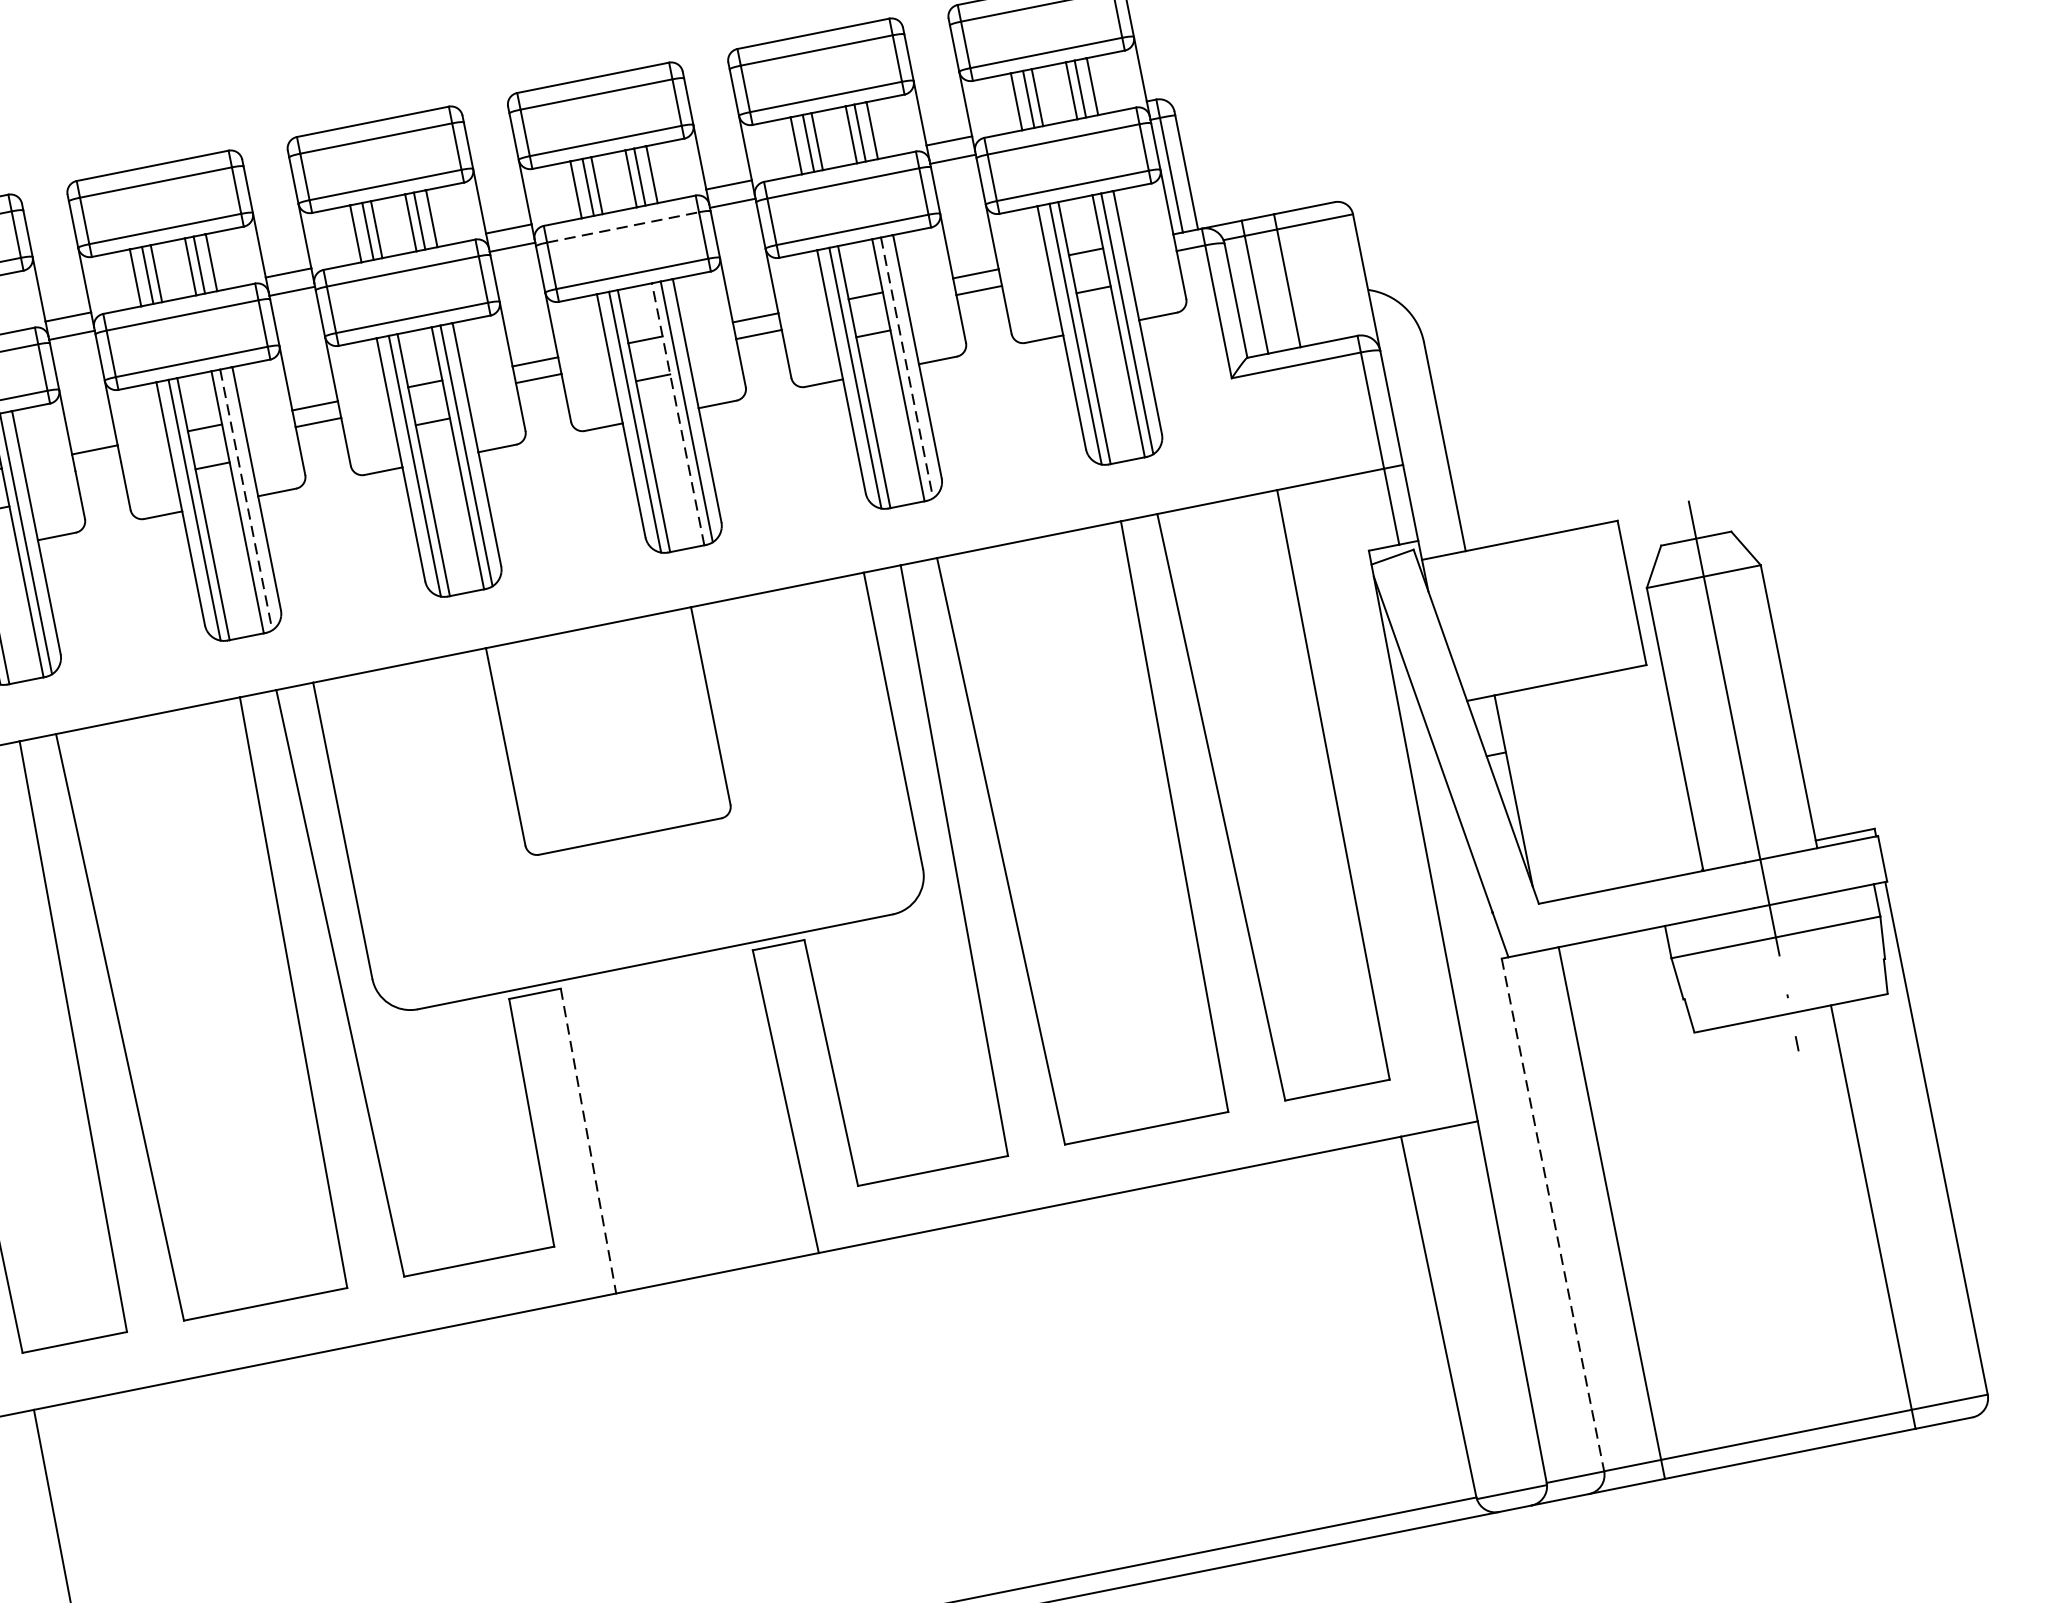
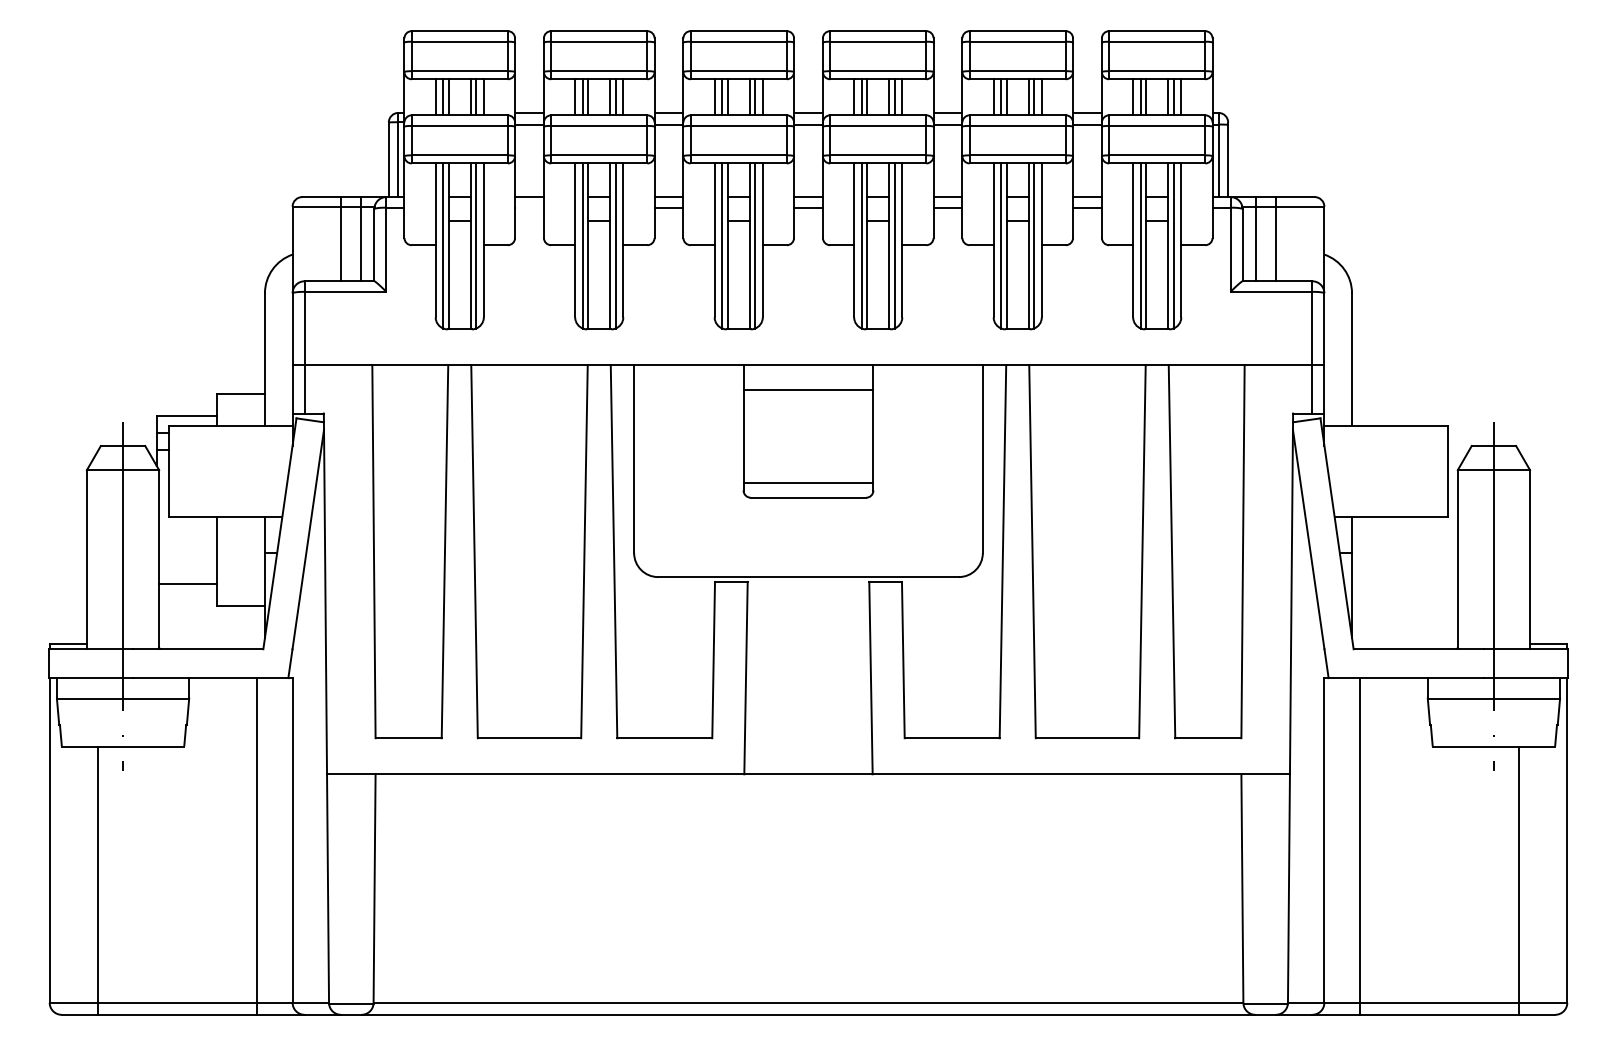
line: (623, 226) -> (878, 125), dashed -> solid
line: (907, 368) -> (1034, 246), dashed -> solid
line: (678, 414) -> (889, 246), dashed -> solid
line: (246, 500) -> (615, 246), dashed -> solid
line: (596, 665) -> (808, 389), added
line: (625, 814) -> (808, 483), added
line: (589, 1141) -> (746, 678), dashed -> solid
line: (1553, 1214) -> (1324, 840), dashed -> solid

